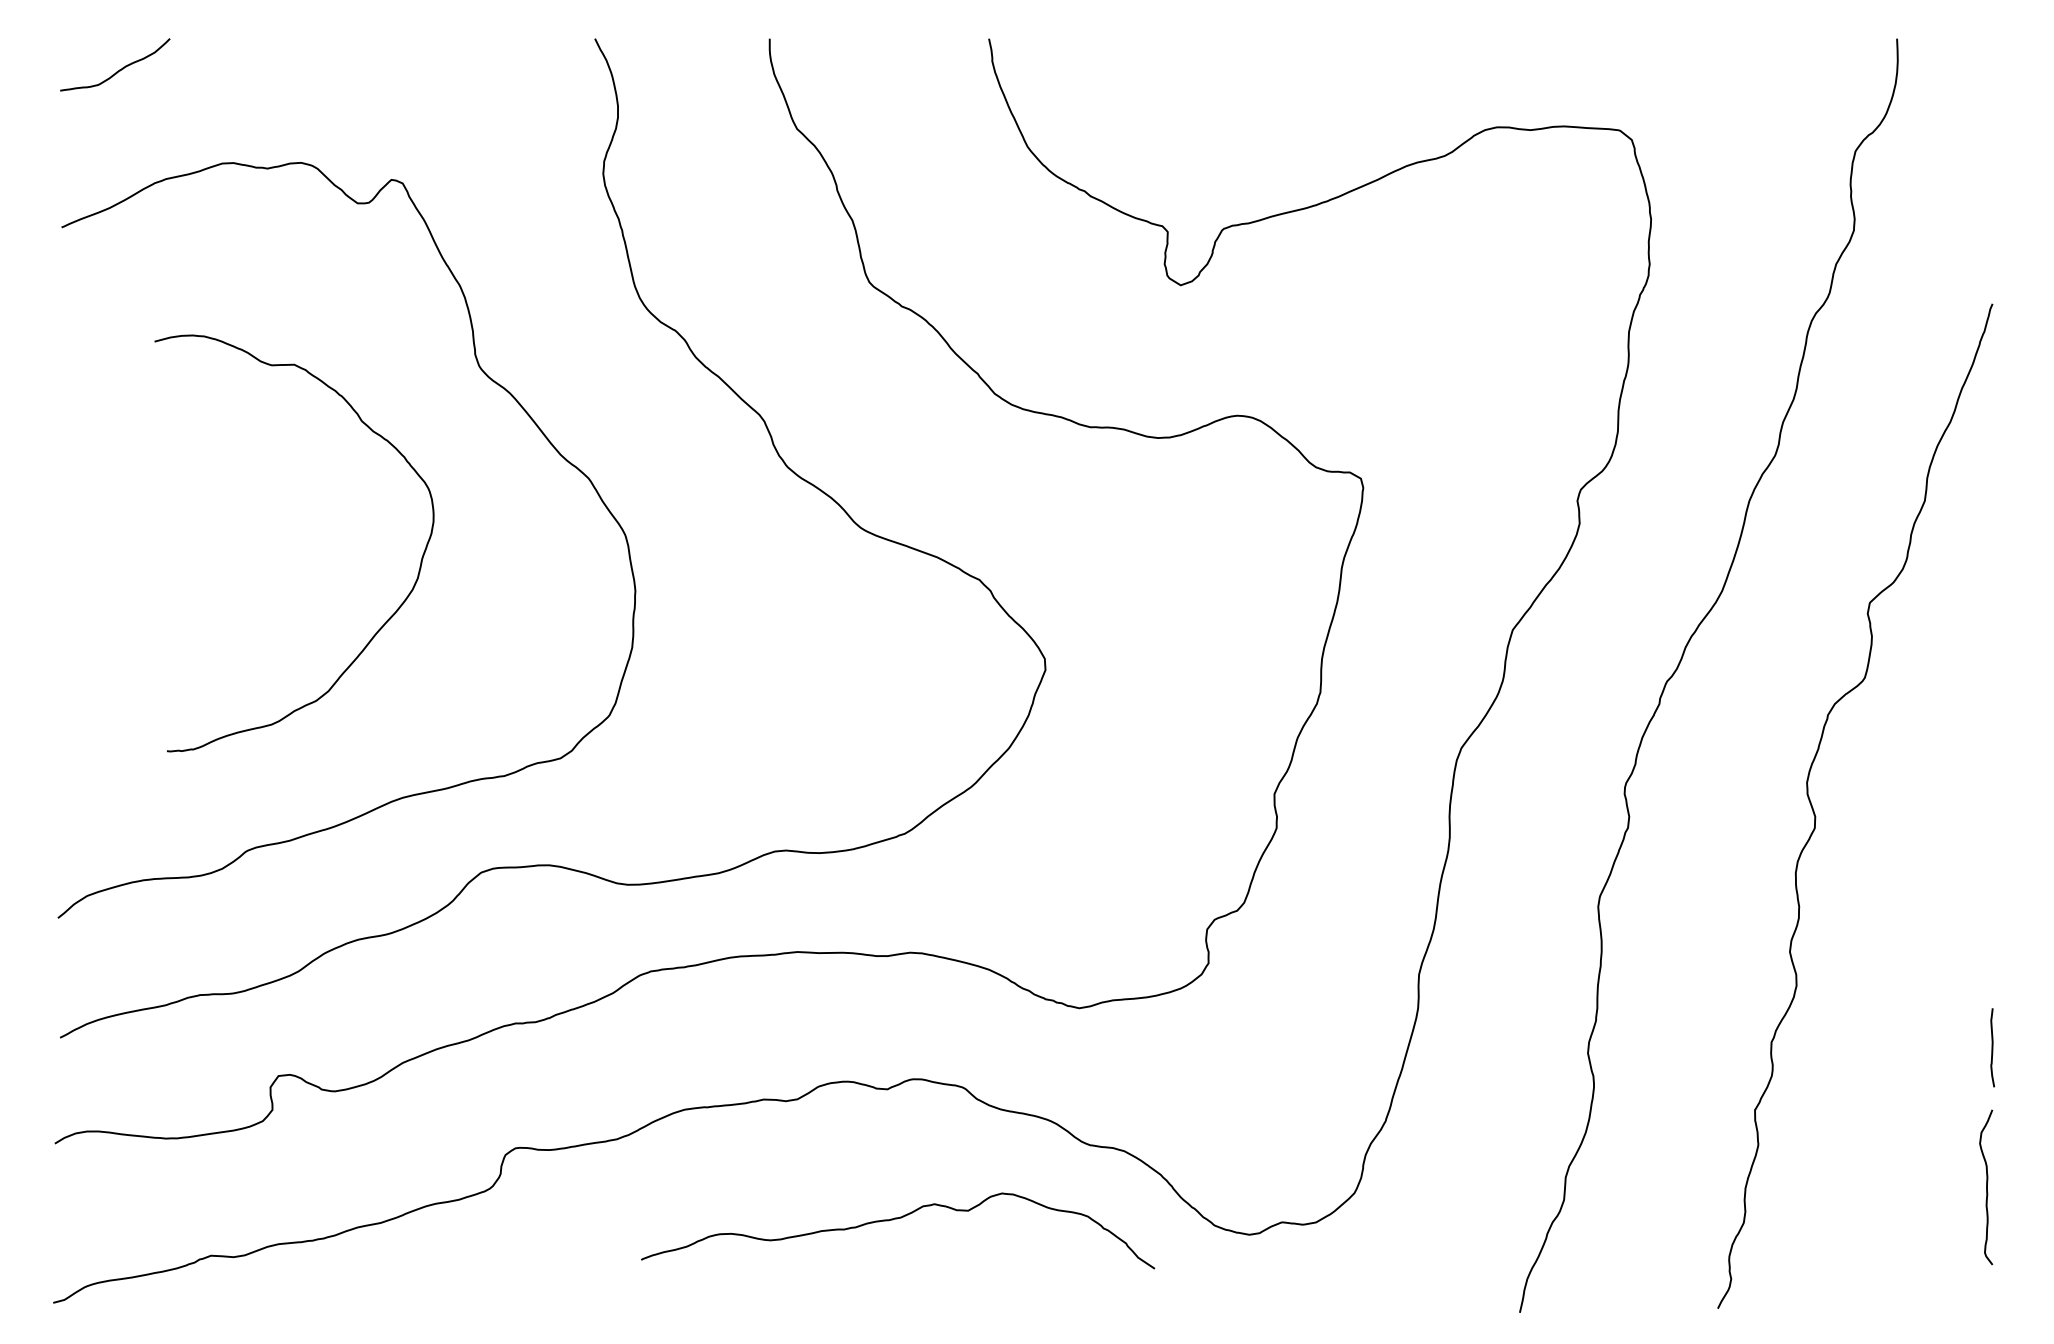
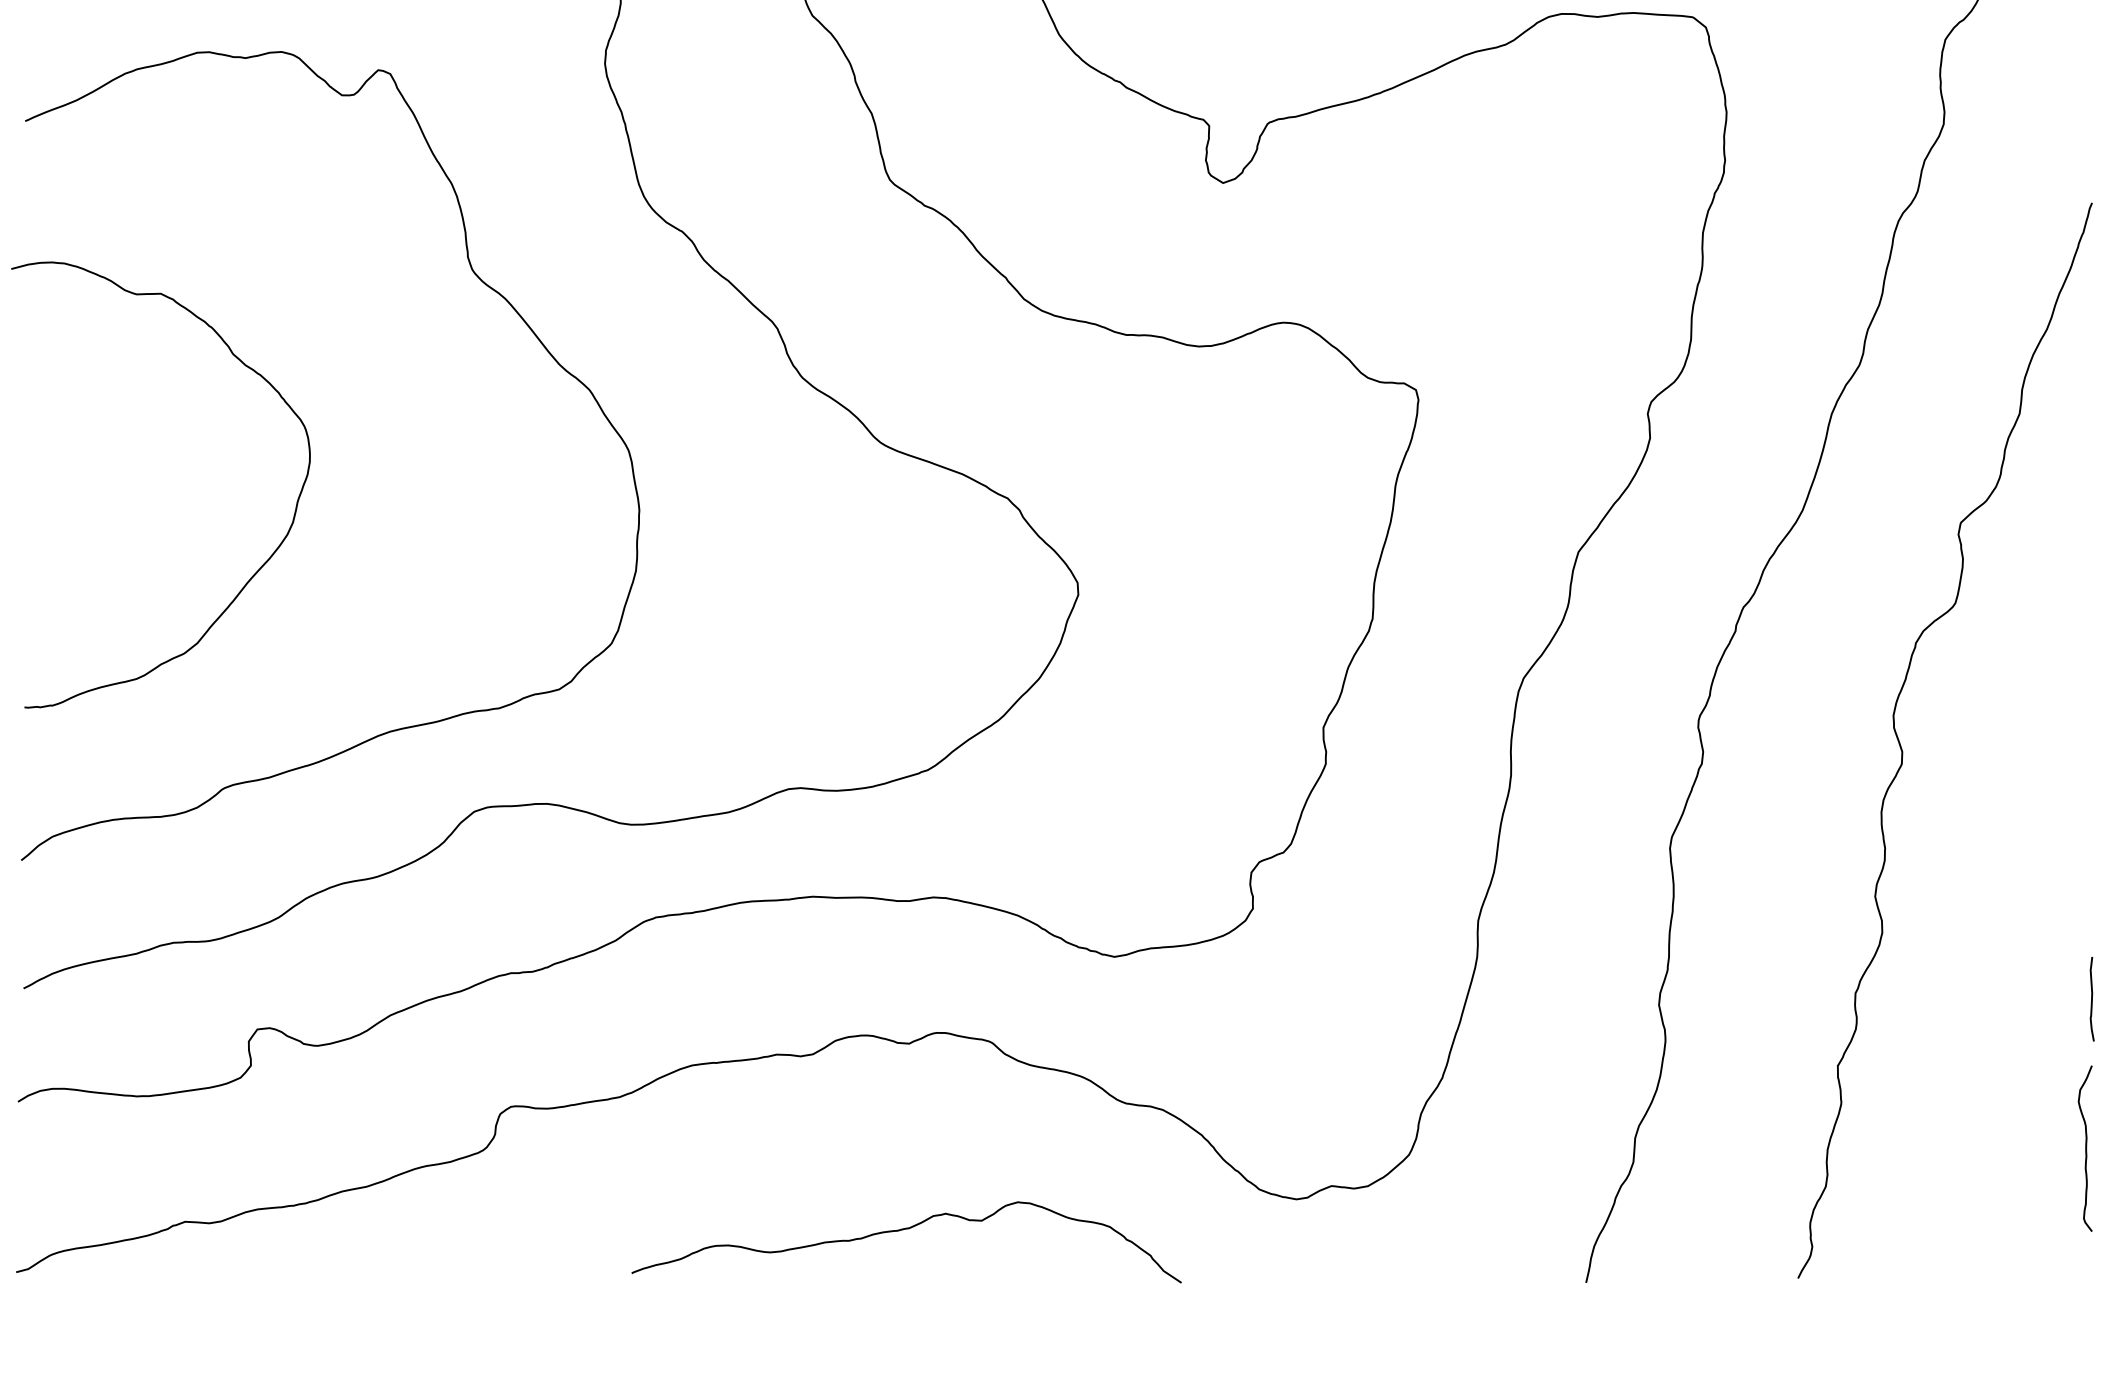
curve: (385, 621) -> (258, 568), moved
curve: (897, 1219) -> (906, 1230), moved

